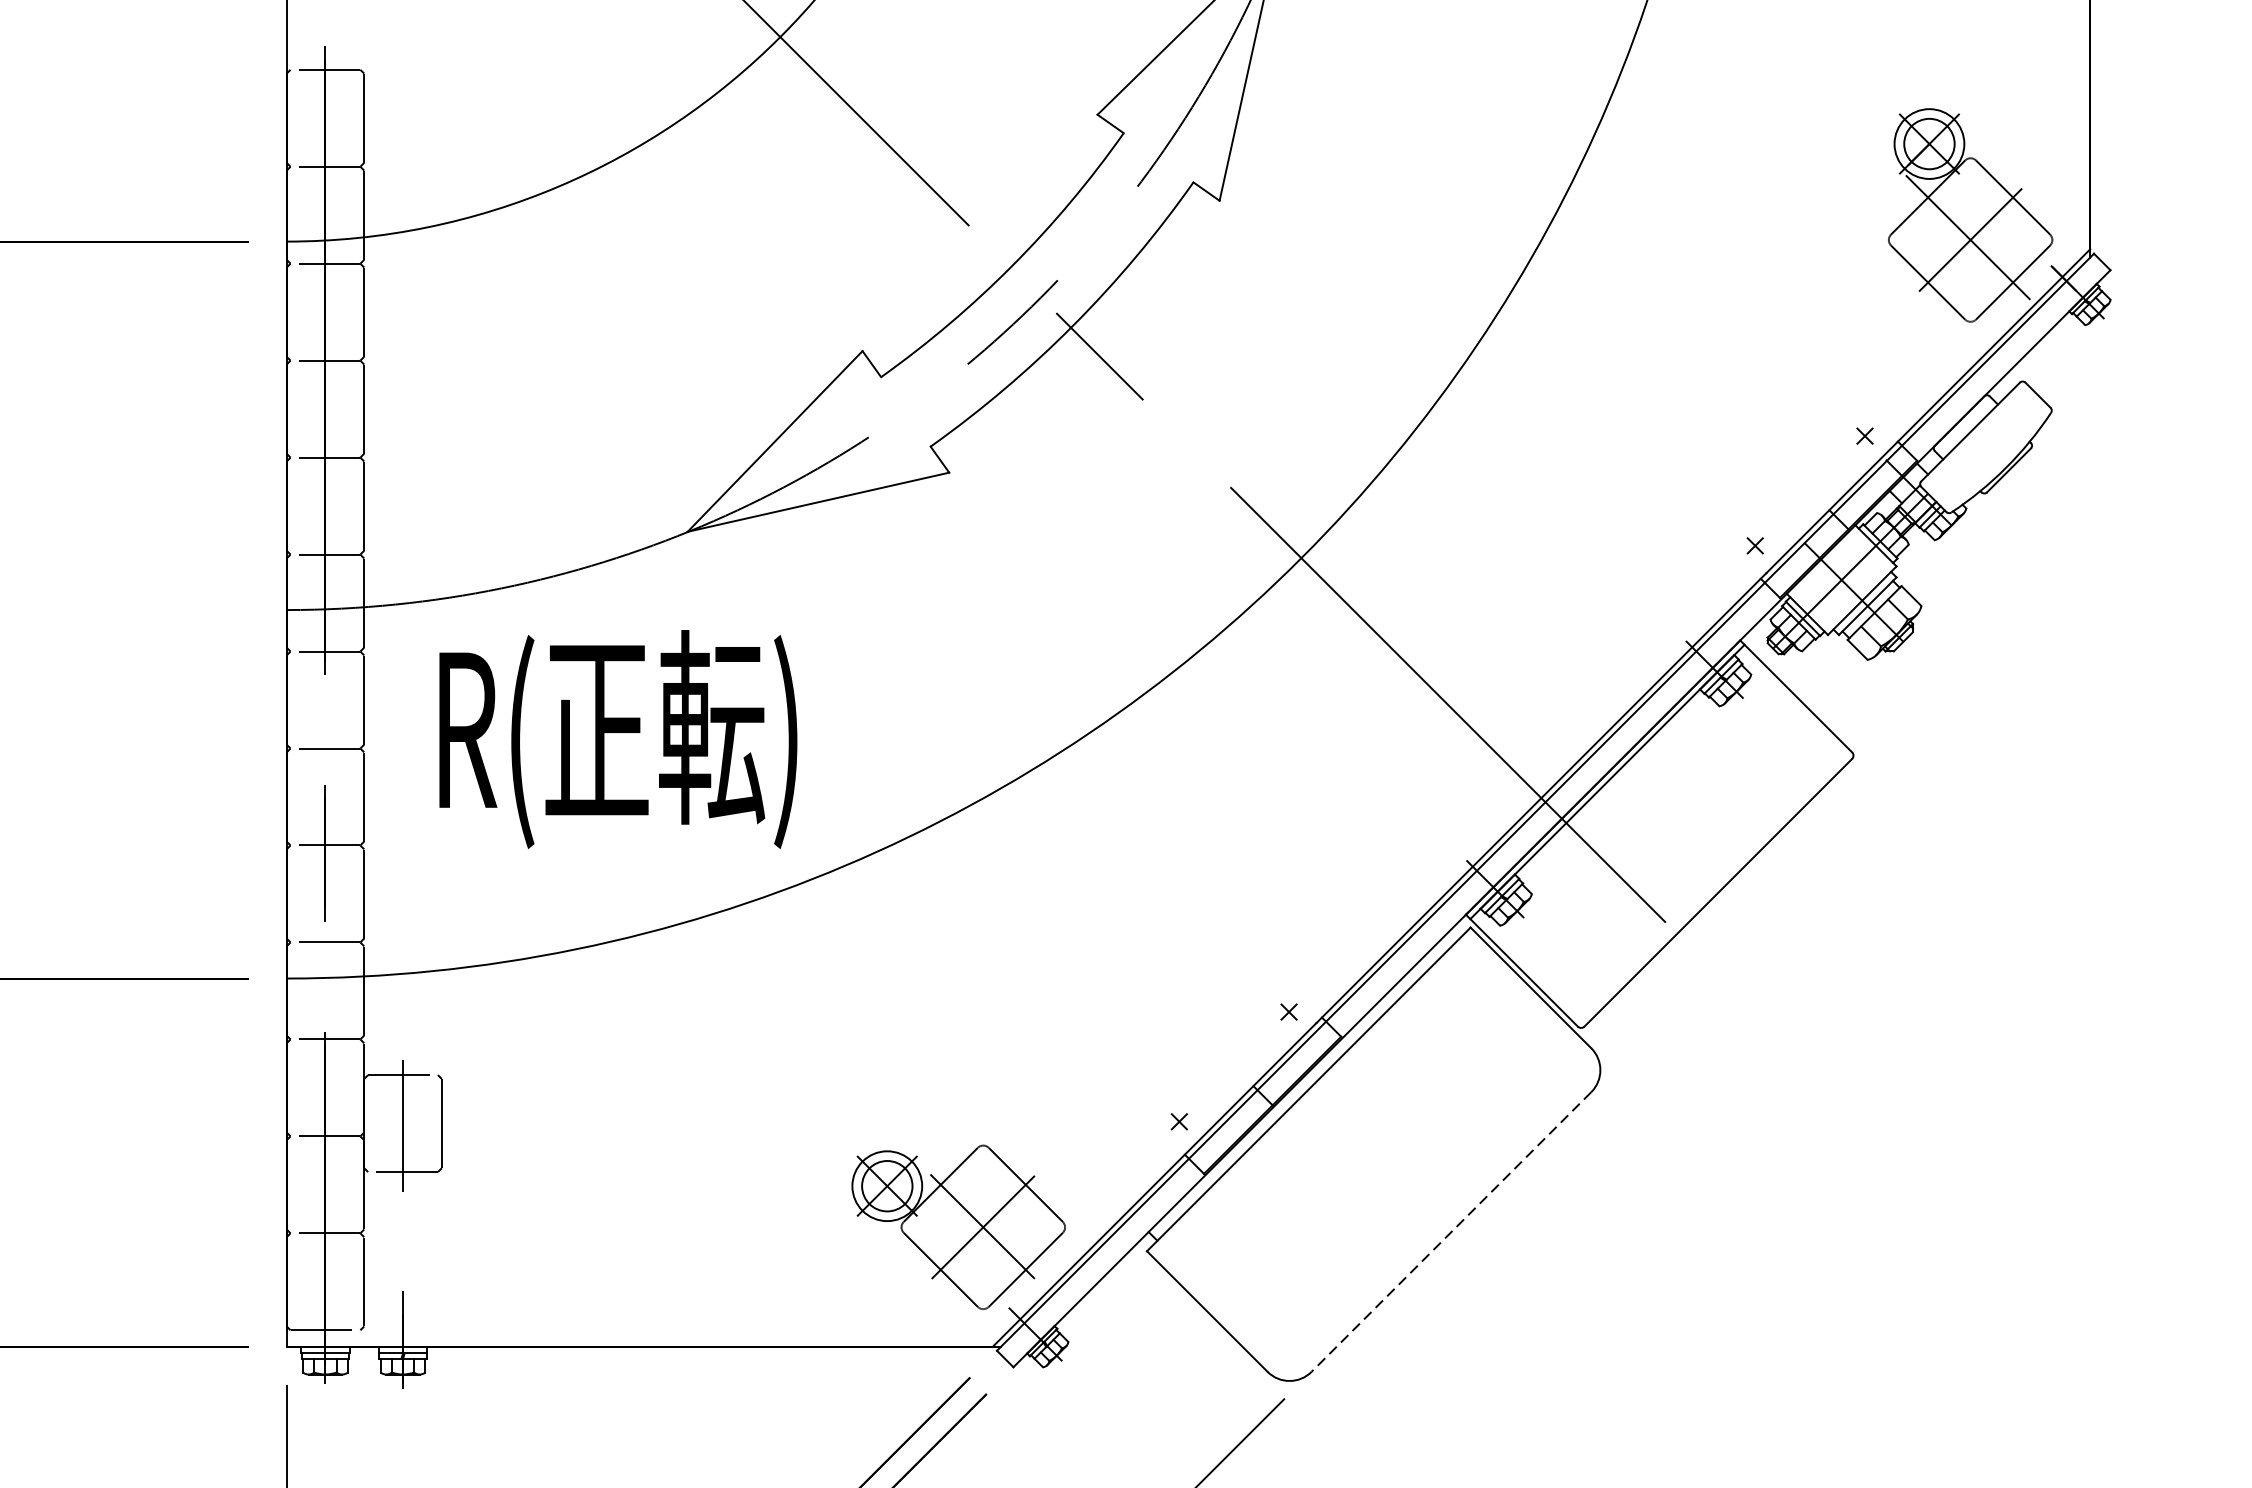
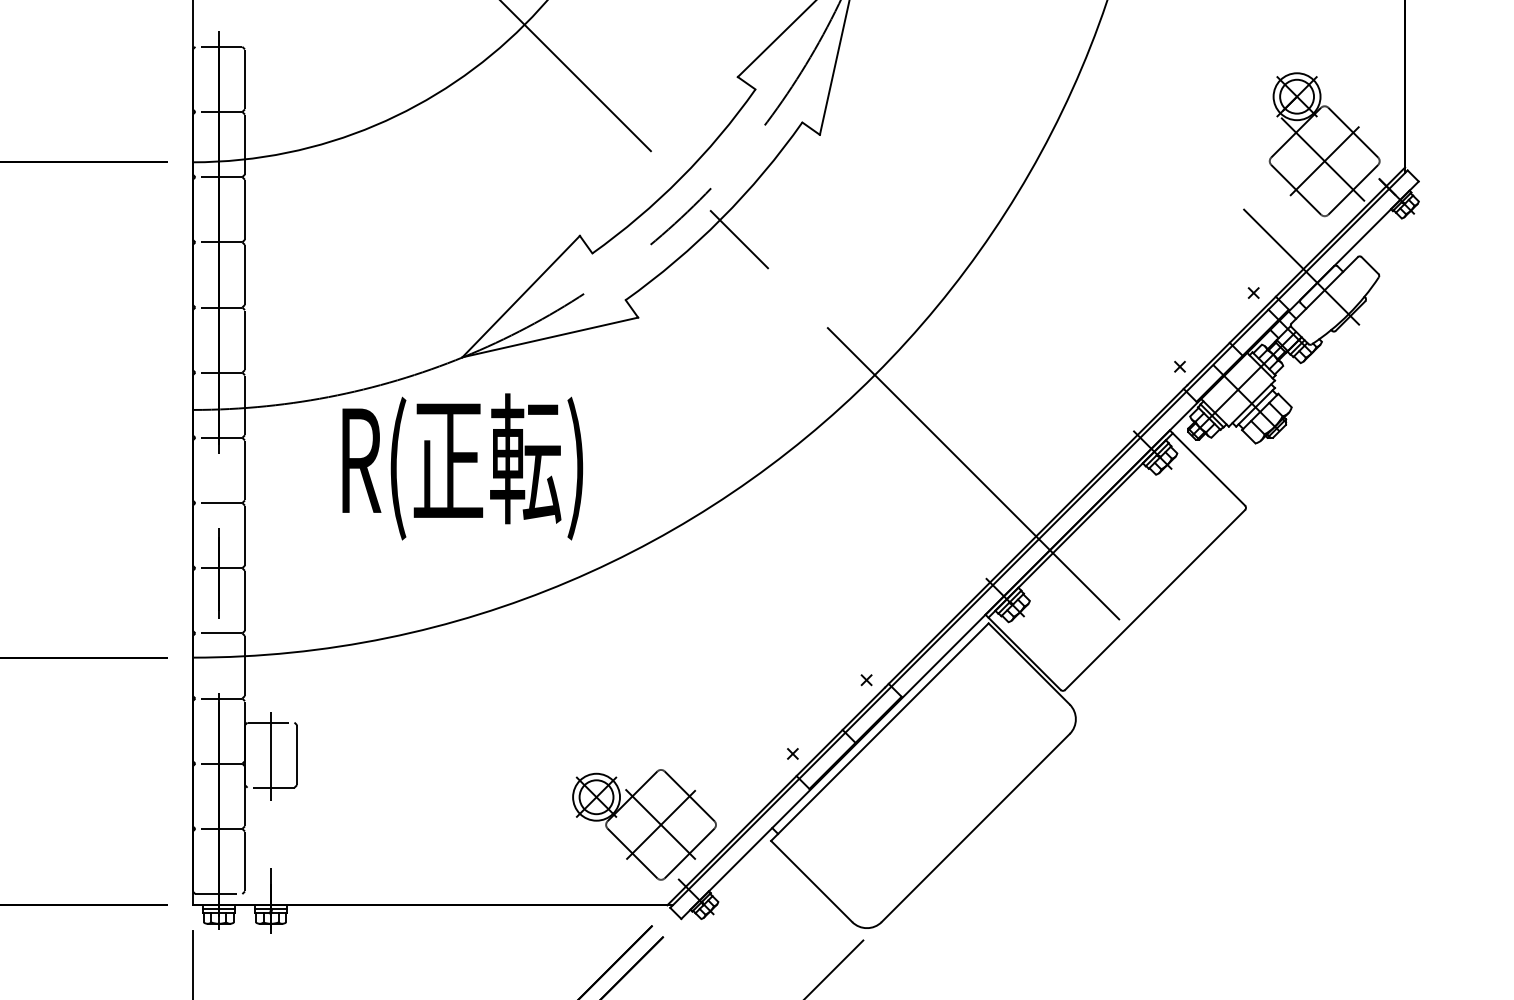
line: (1936, 398) -> (1301, 267), added
text: (617, 738) -> (462, 466), moved
line: (1451, 1232) -> (975, 828), dashed -> solid

